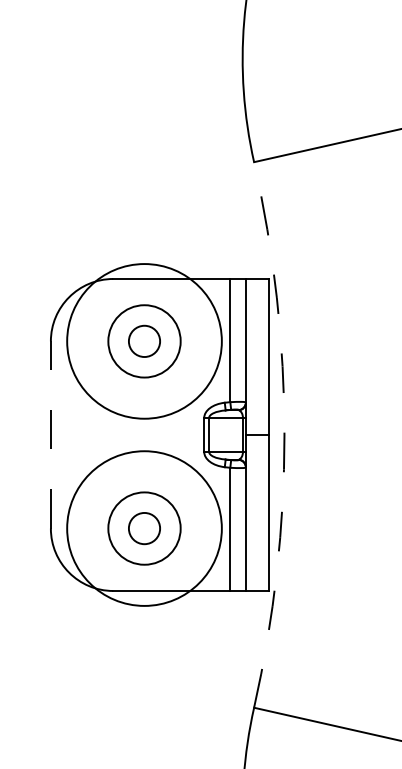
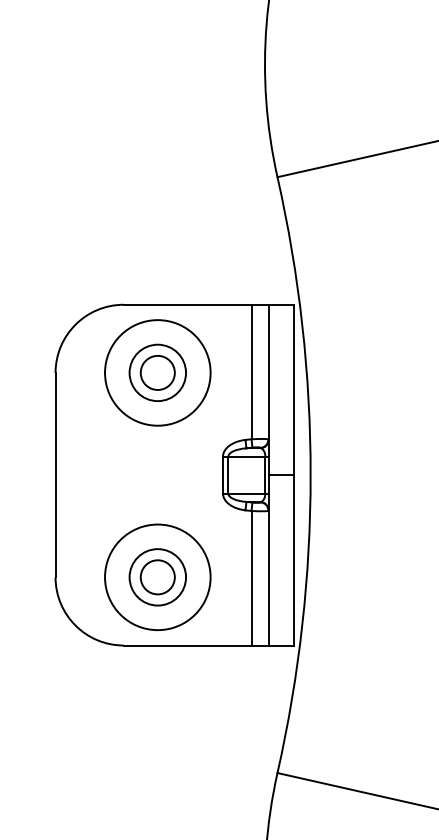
circle: (144, 341) -> (157, 373), size x0.62
circle: (144, 341) -> (157, 373), size x0.71
line: (50, 434) -> (55, 474), dashed -> solid
arc: (284, 434) -> (310, 474), dashed -> solid
circle: (144, 528) -> (157, 577), size x0.62
circle: (144, 528) -> (157, 577), size x0.71

